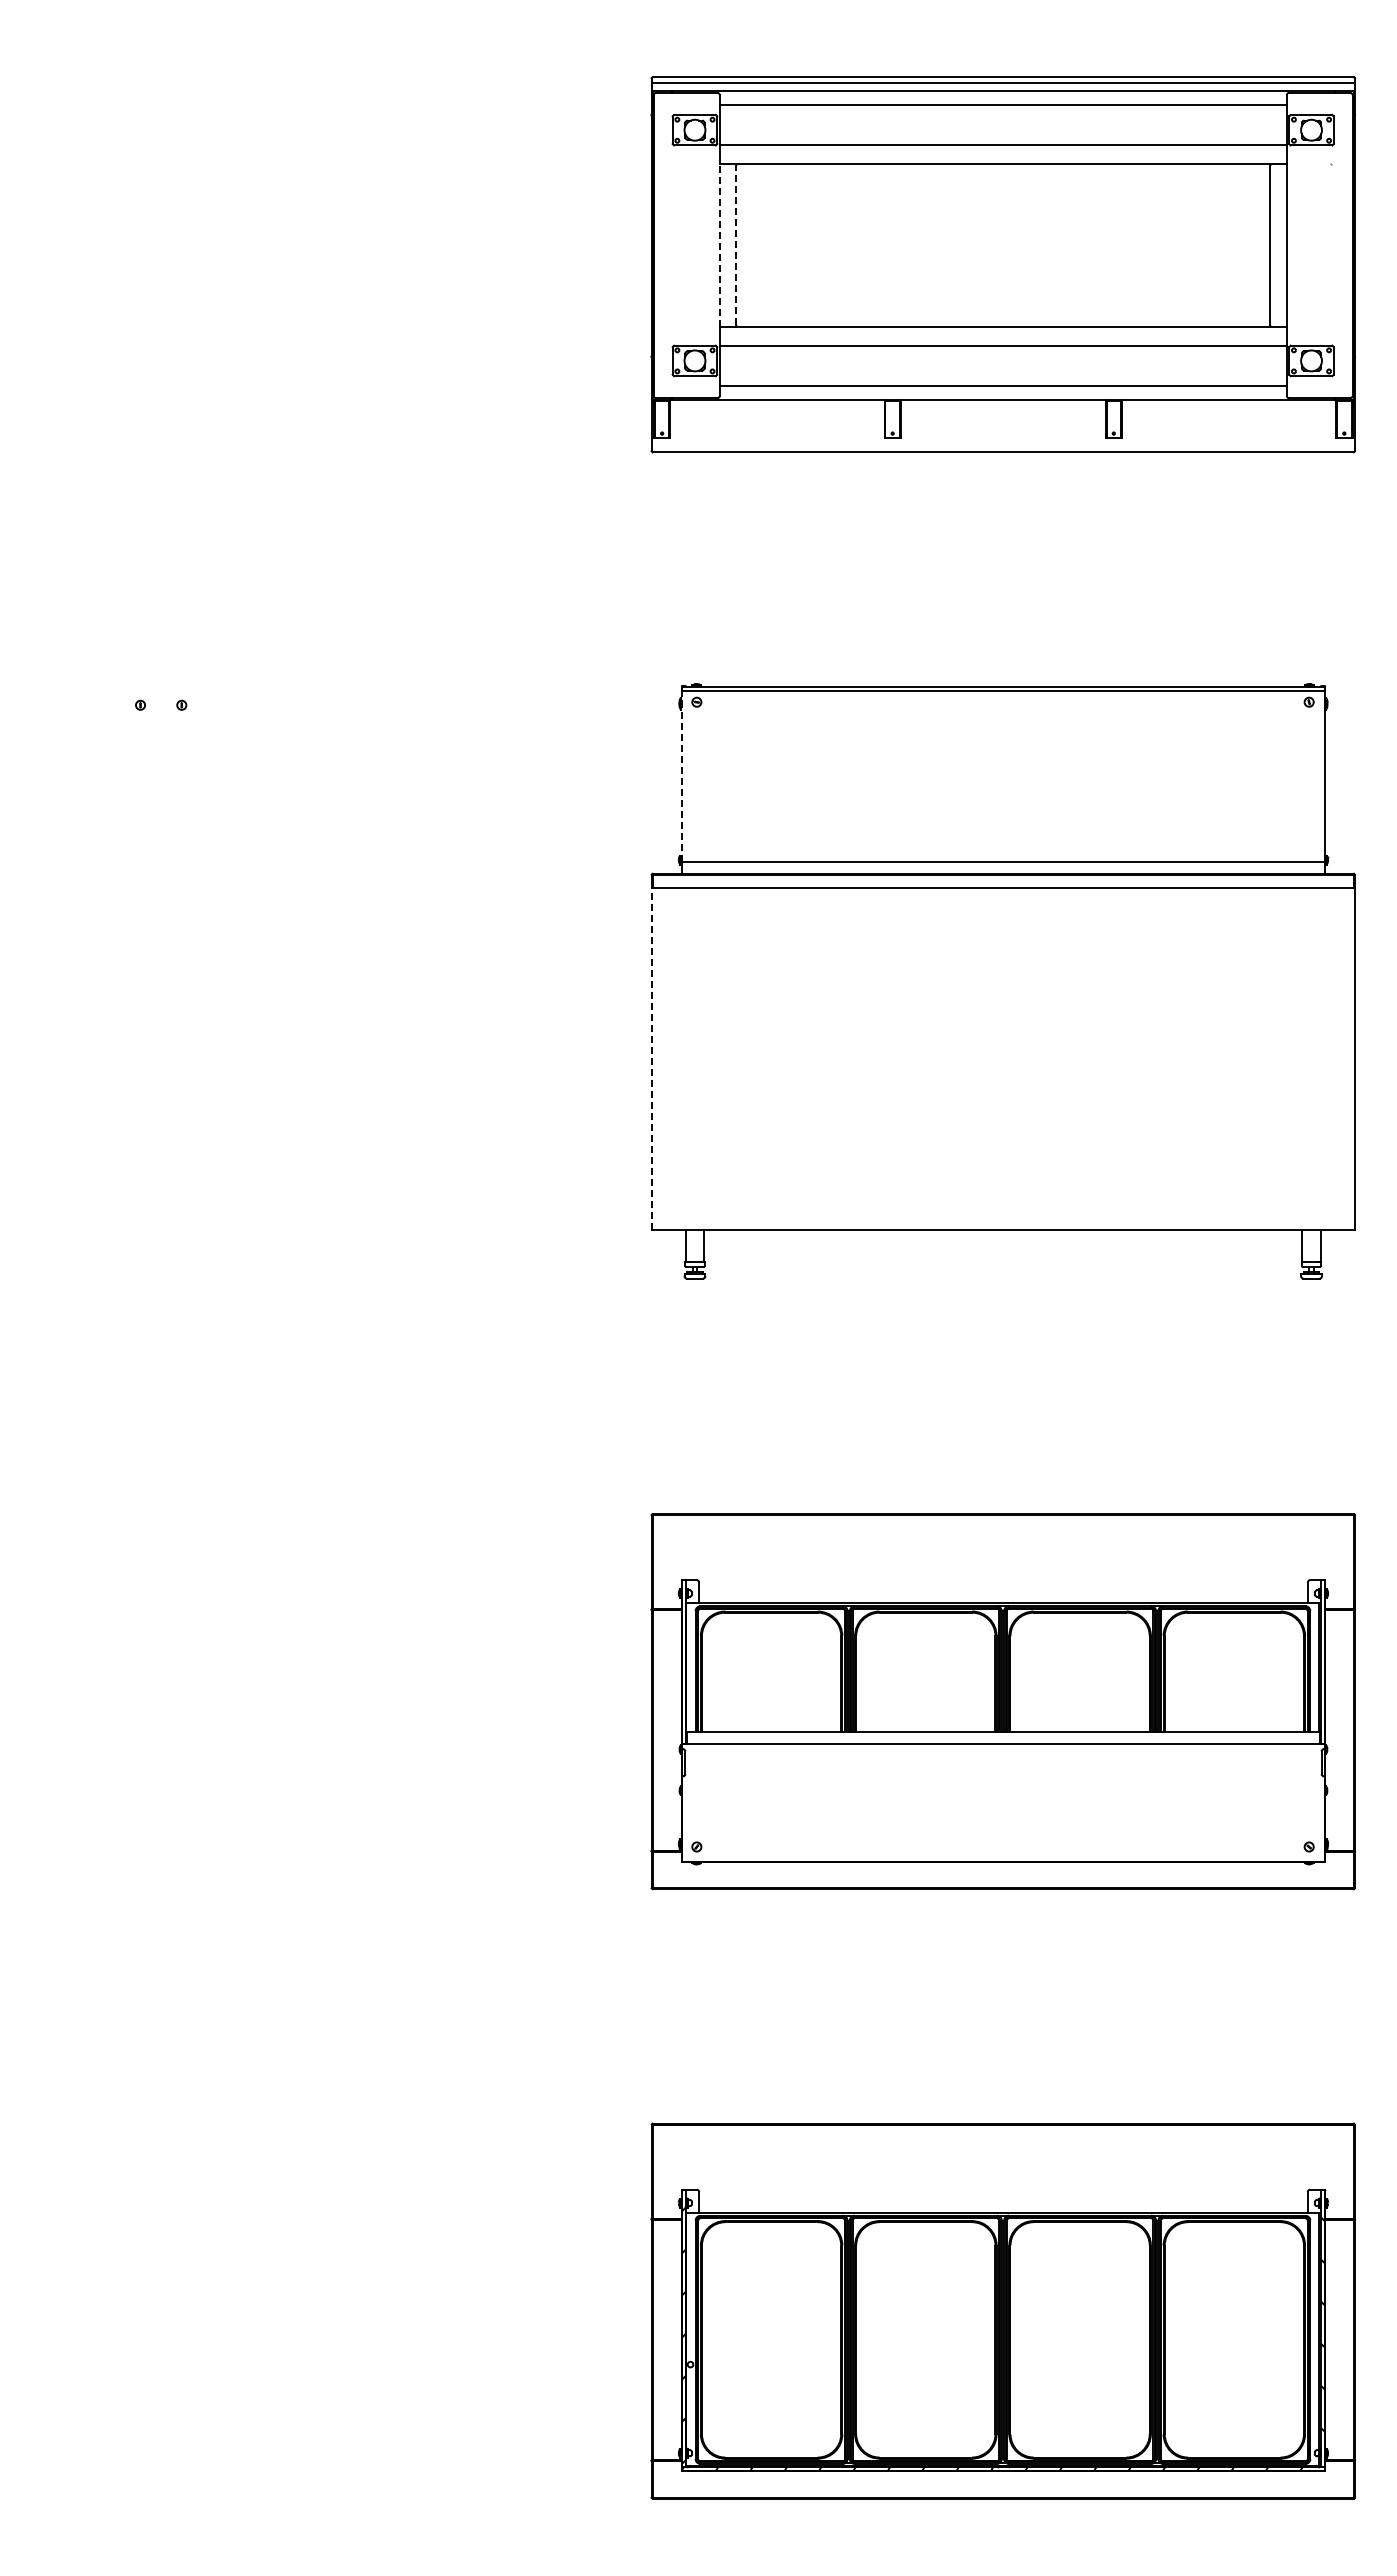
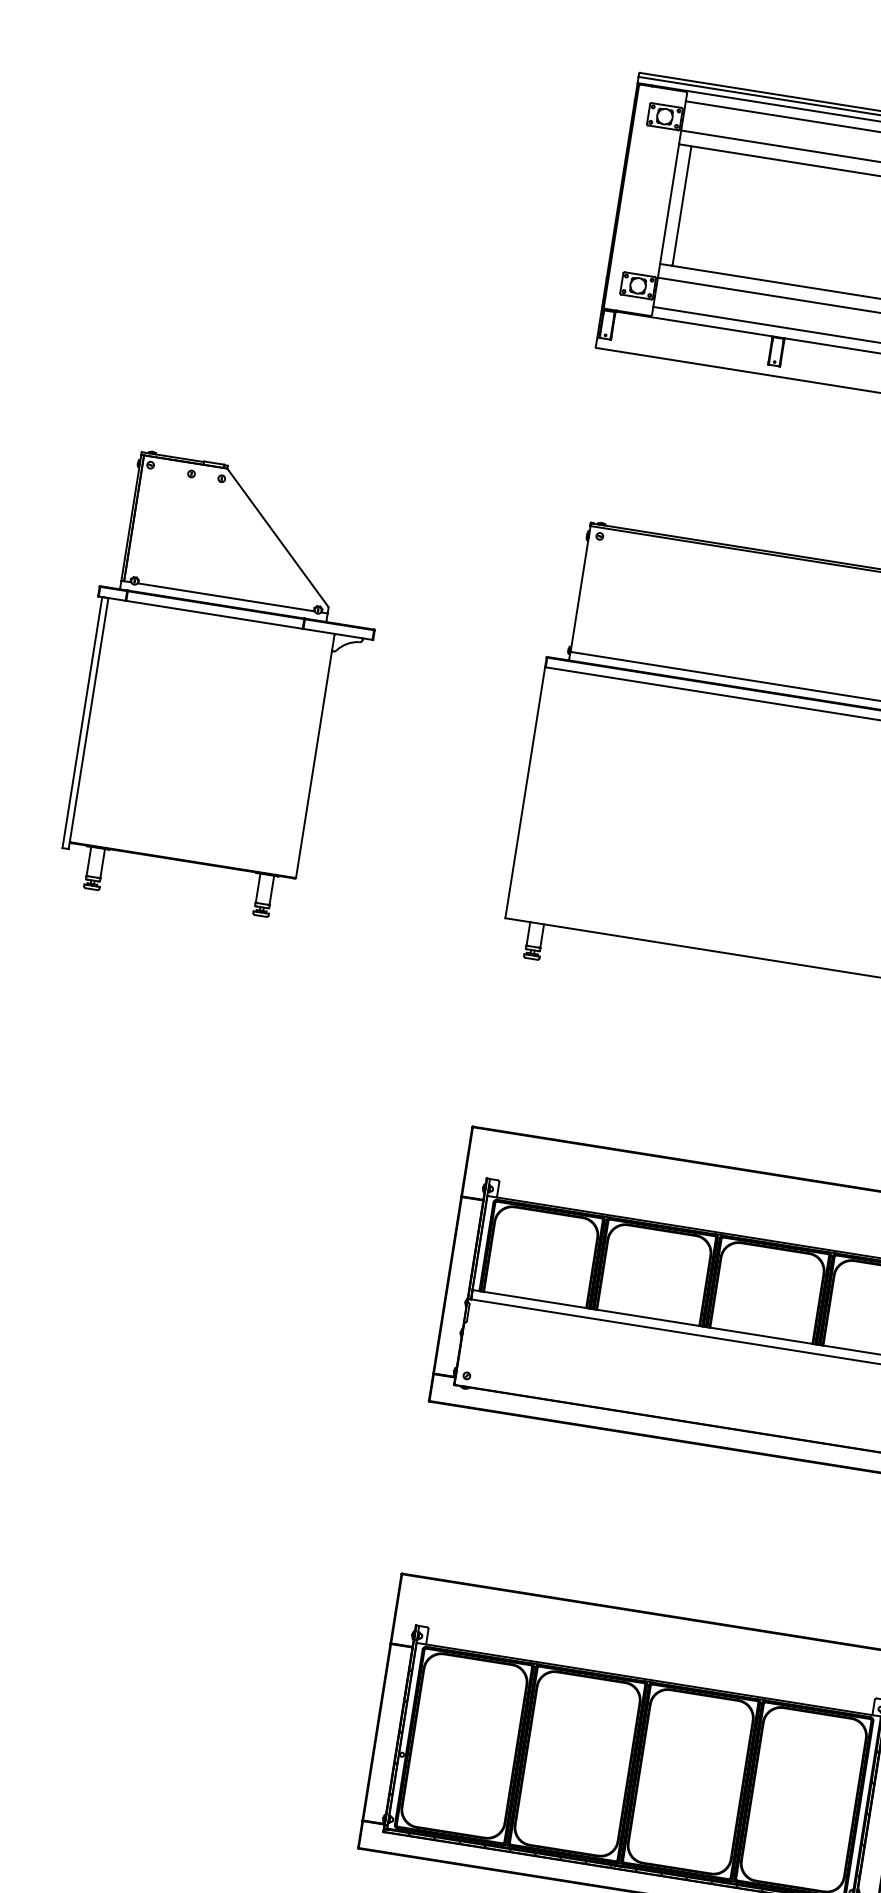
line: (719, 245) -> (669, 204), dashed -> solid
line: (736, 245) -> (681, 206), dashed -> solid
line: (682, 776) -> (580, 589), dashed -> solid
part: (229, 981) -> (224, 686), added
line: (651, 1058) -> (525, 792), dashed -> solid

